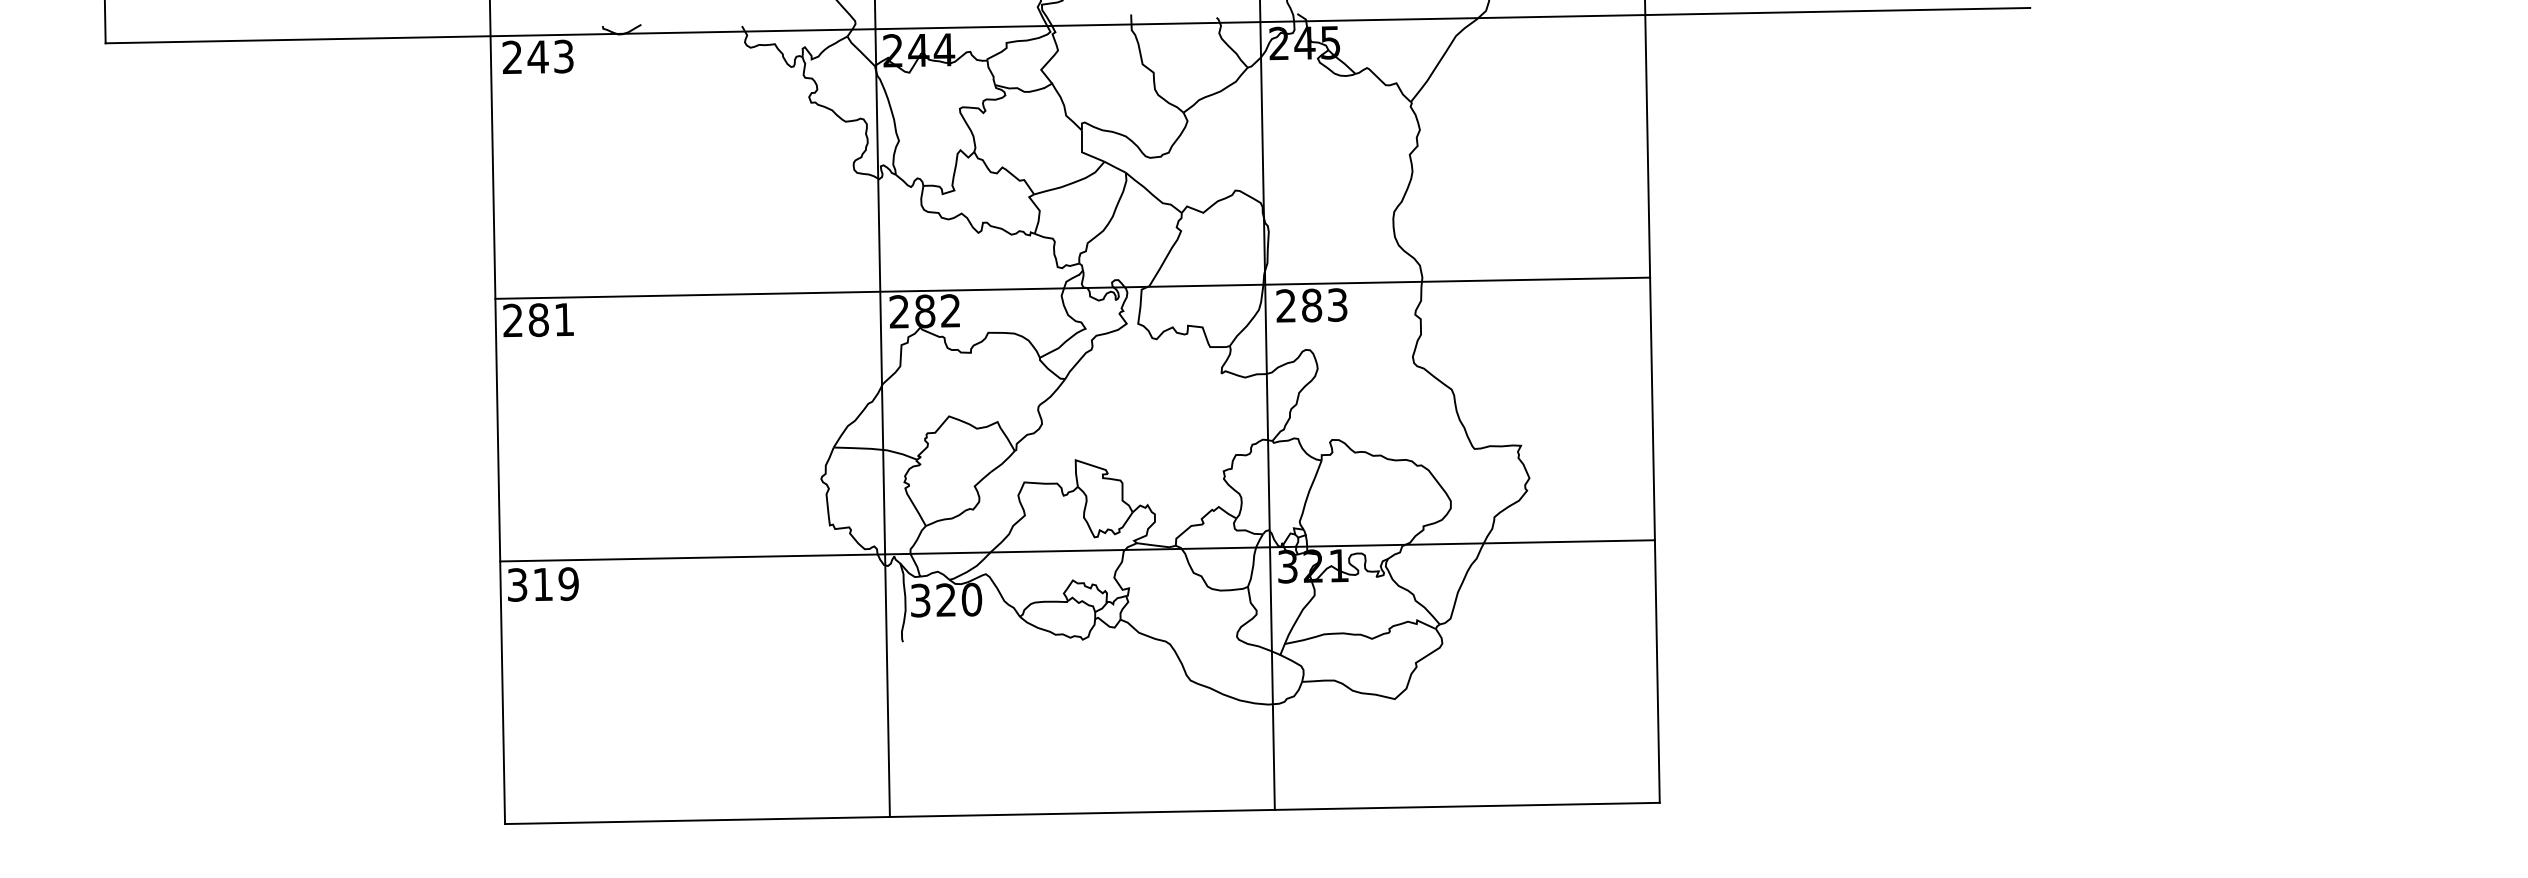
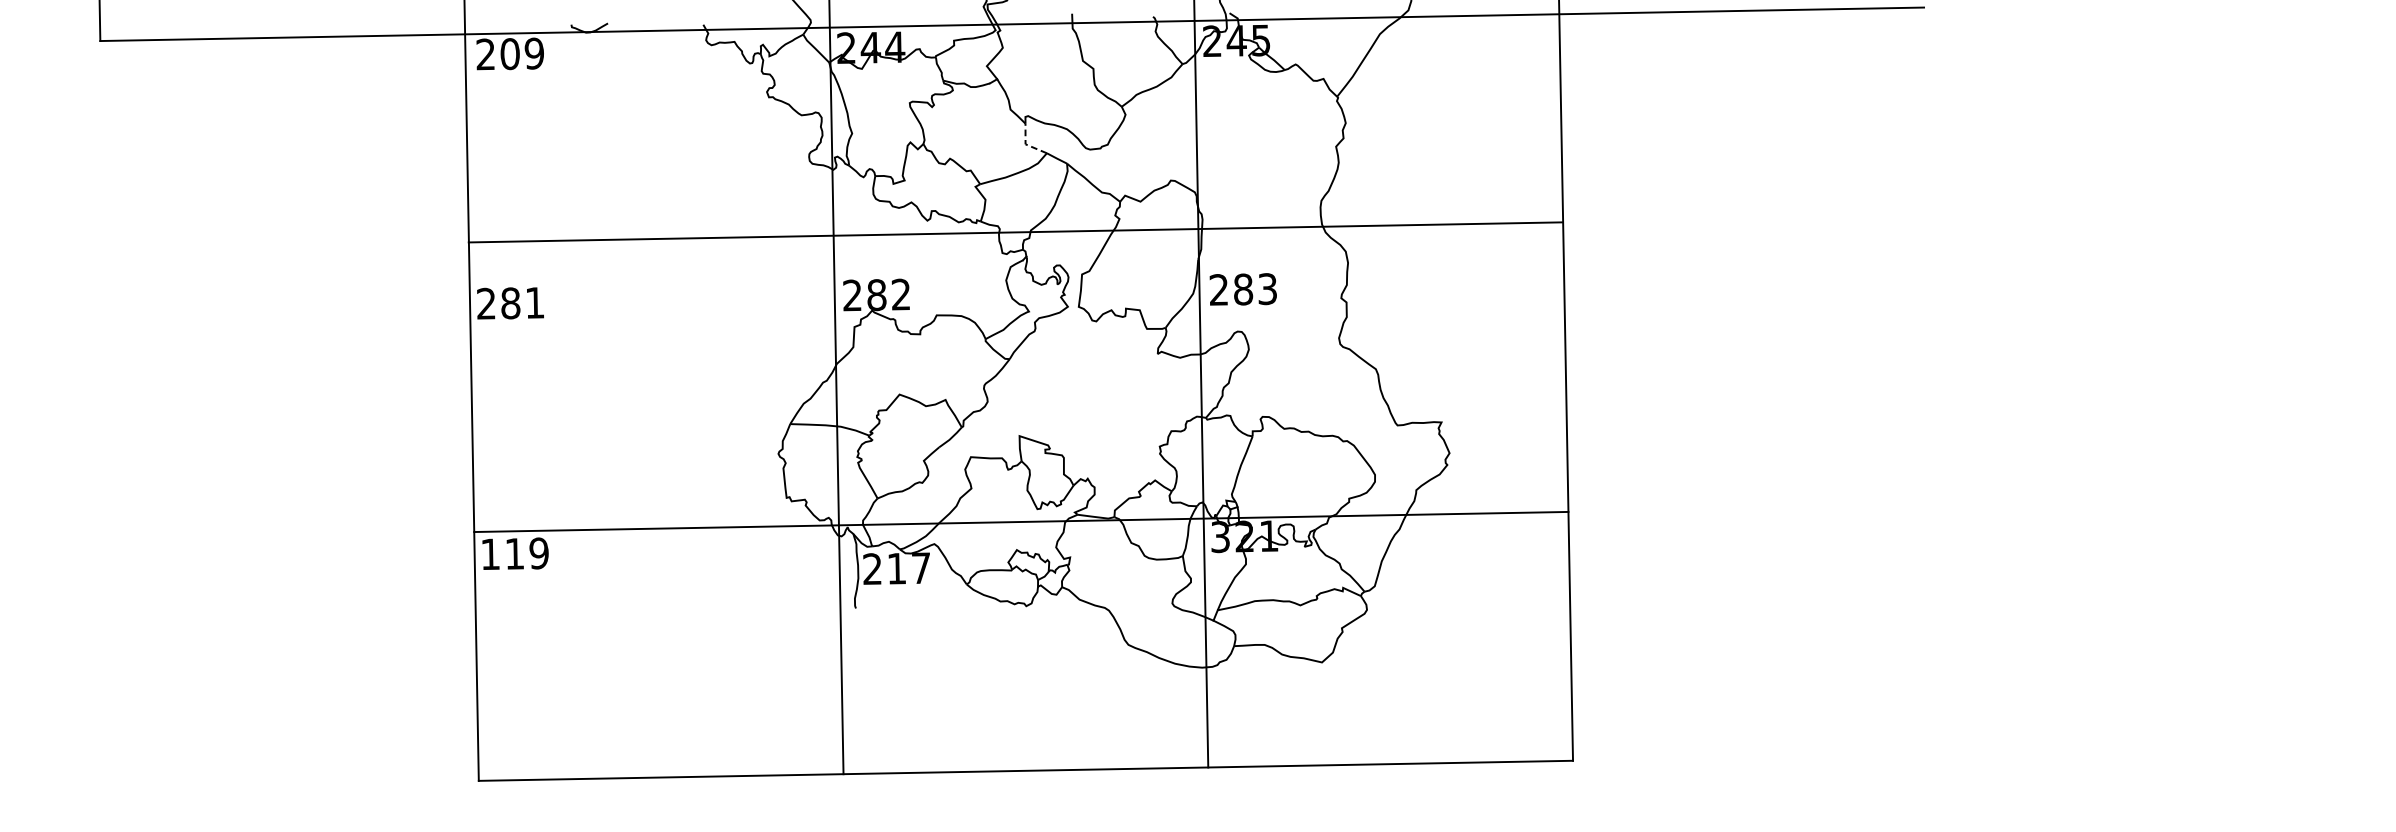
text: (550, 56) -> (521, 53), 243 -> 209
line: (1082, 152) -> (1026, 144), solid -> dashed
line: (1072, 287) -> (1015, 231), moved
text: (517, 584) -> (490, 553), 319 -> 119
text: (946, 599) -> (897, 568), 320 -> 217

